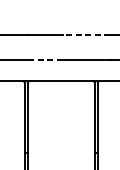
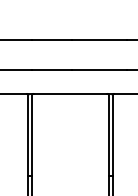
line: (86, 35) -> (99, 40), dashed -> solid
line: (45, 60) -> (52, 69), dashed -> solid

